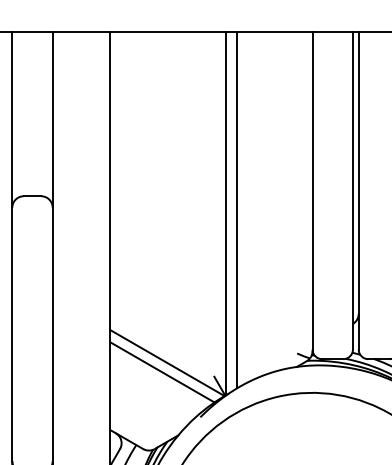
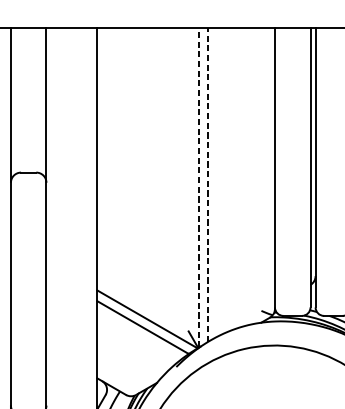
line: (236, 209) -> (208, 184), solid -> dashed
line: (225, 213) -> (198, 187), solid -> dashed

